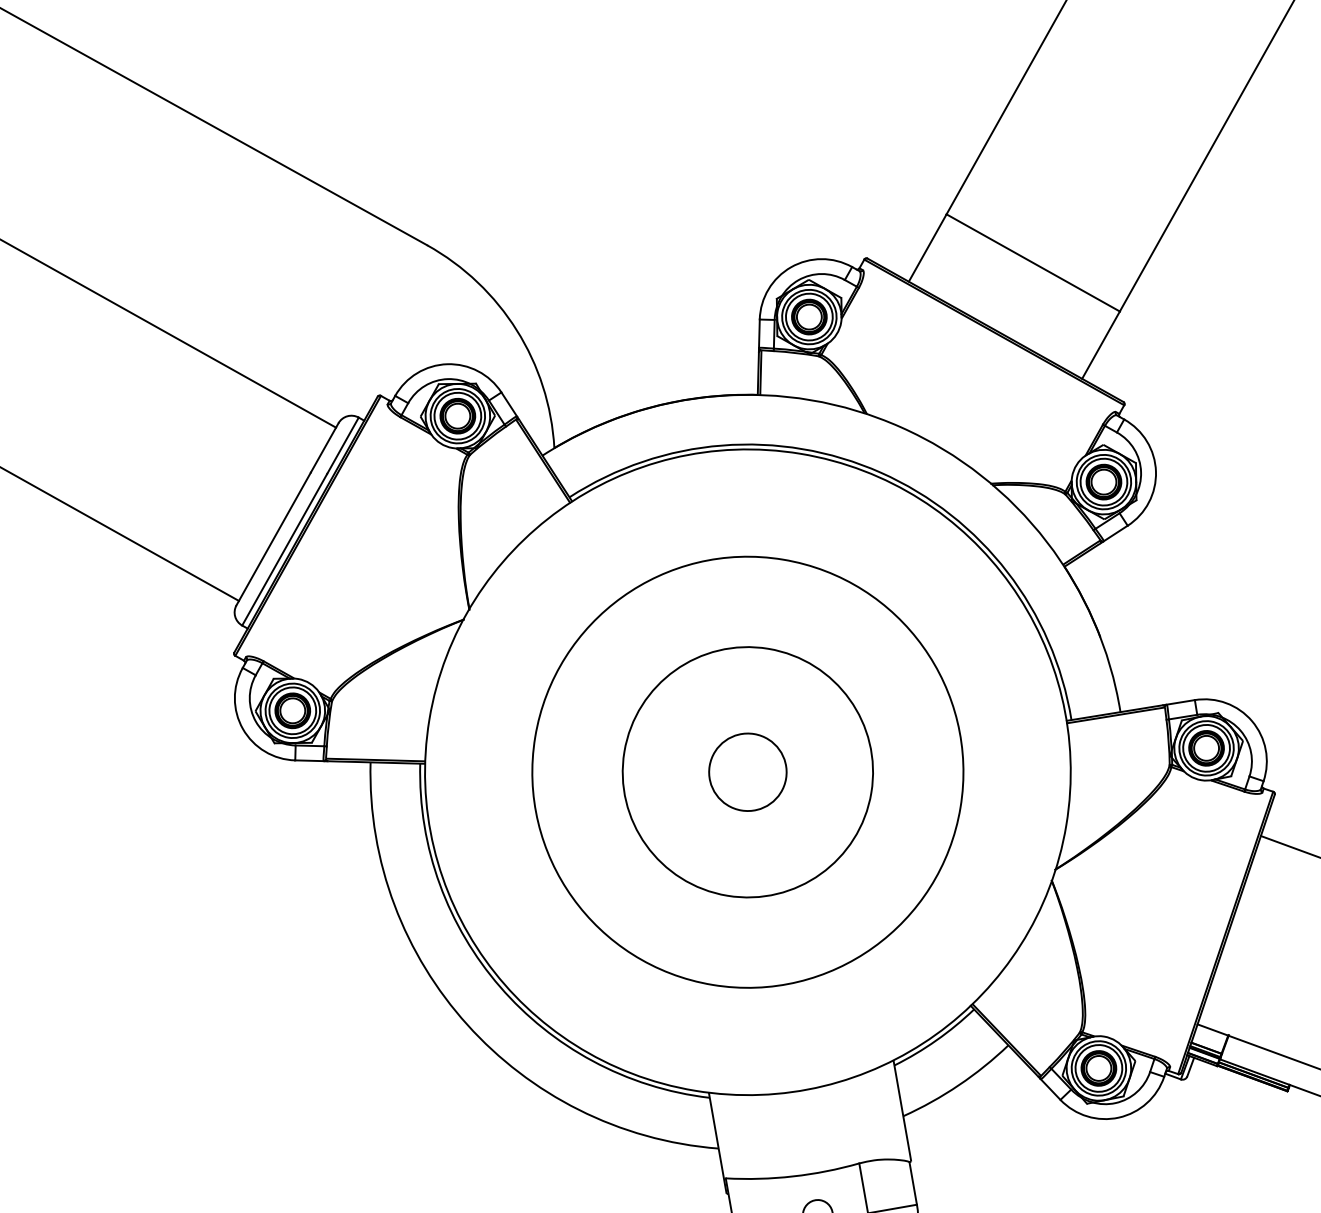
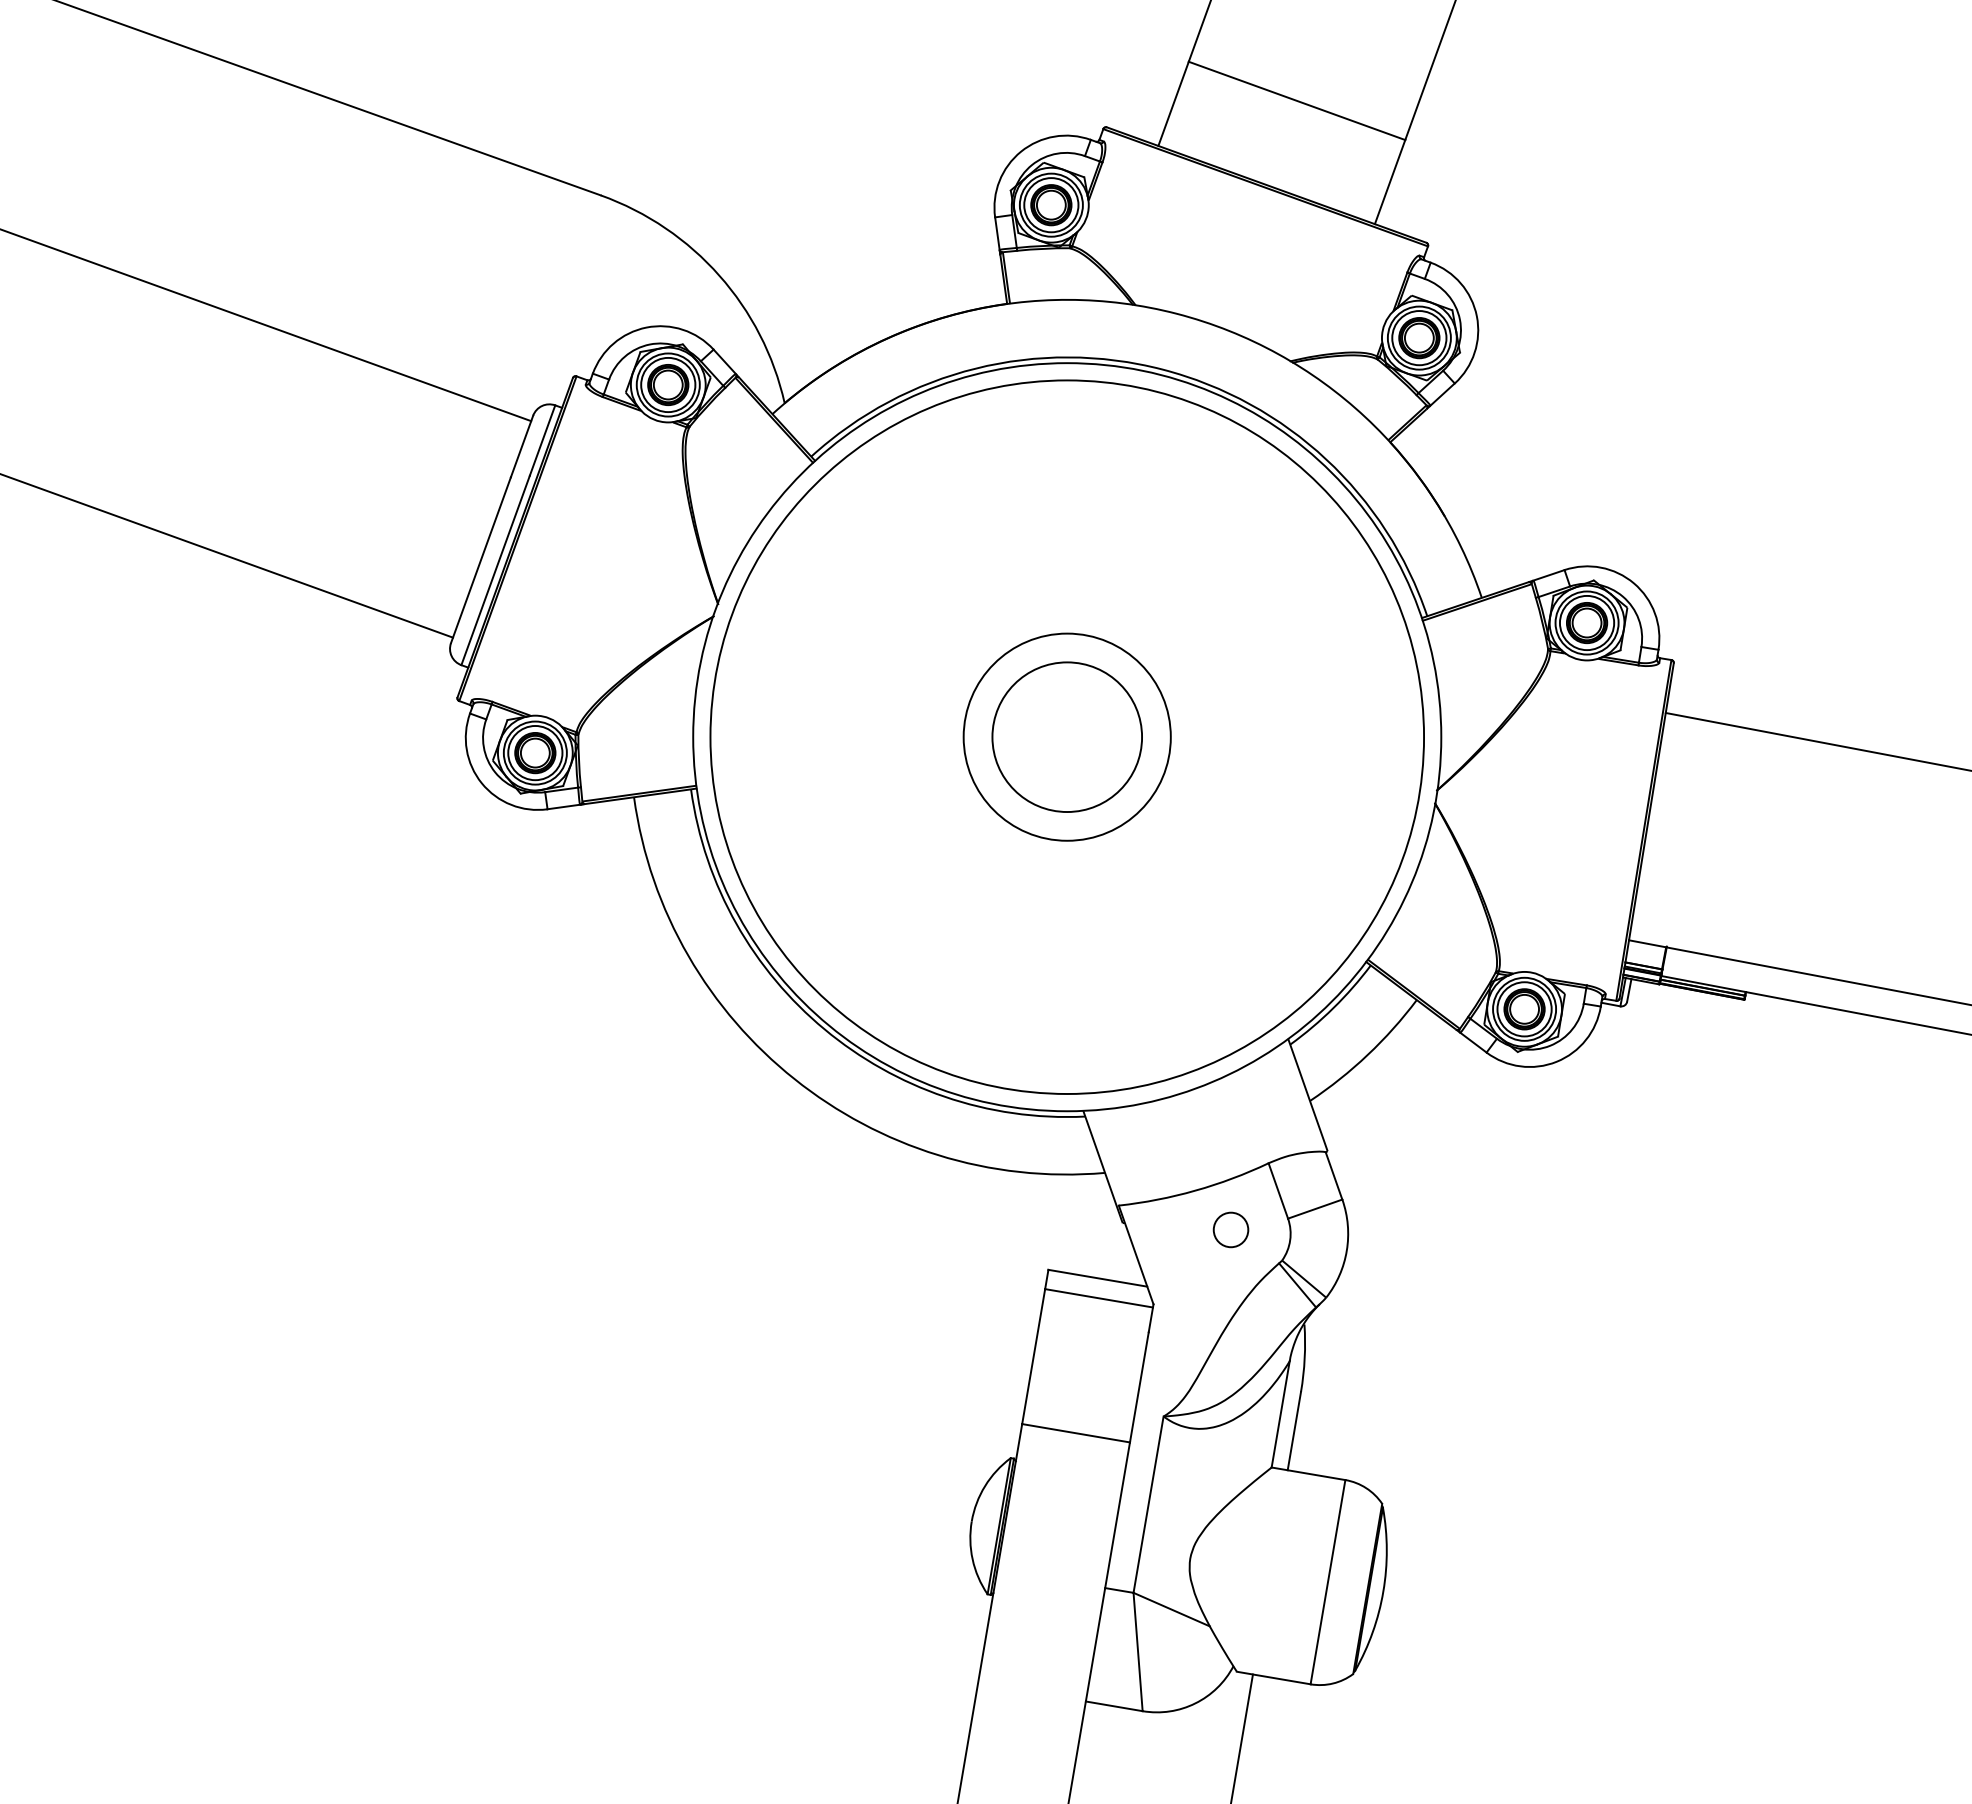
circle: (747, 771) -> (1066, 736), size x0.71
circle: (748, 771) -> (1067, 736), size x1.43
circle: (748, 772) -> (1067, 737), size x1.67

